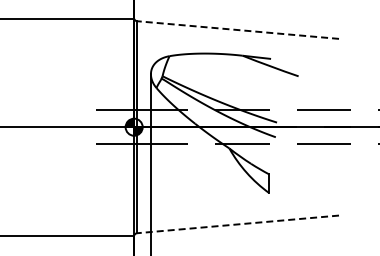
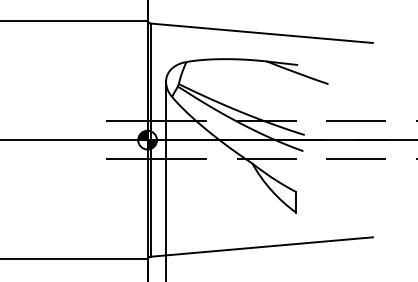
line: (237, 30) -> (261, 33), dashed -> solid
line: (237, 224) -> (261, 247), dashed -> solid

